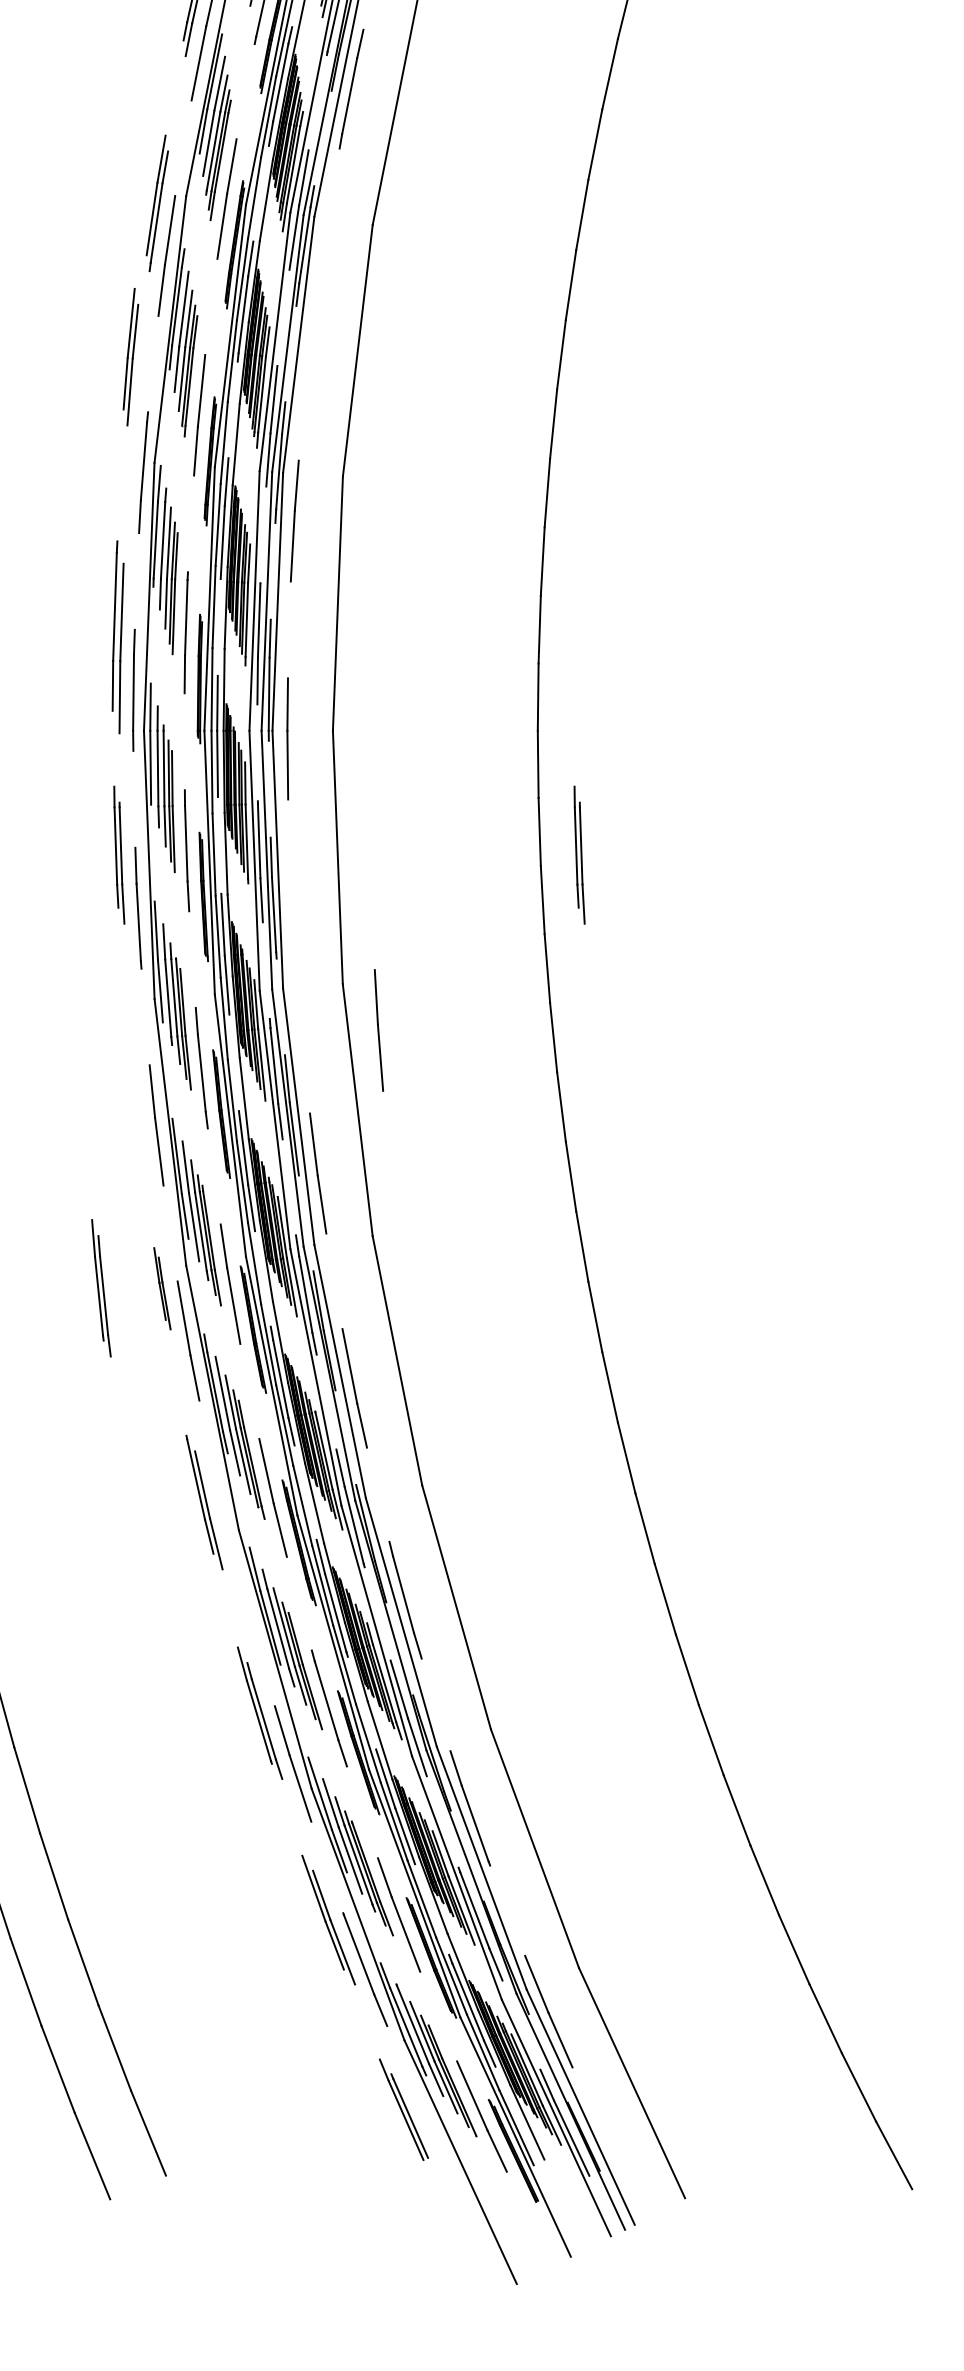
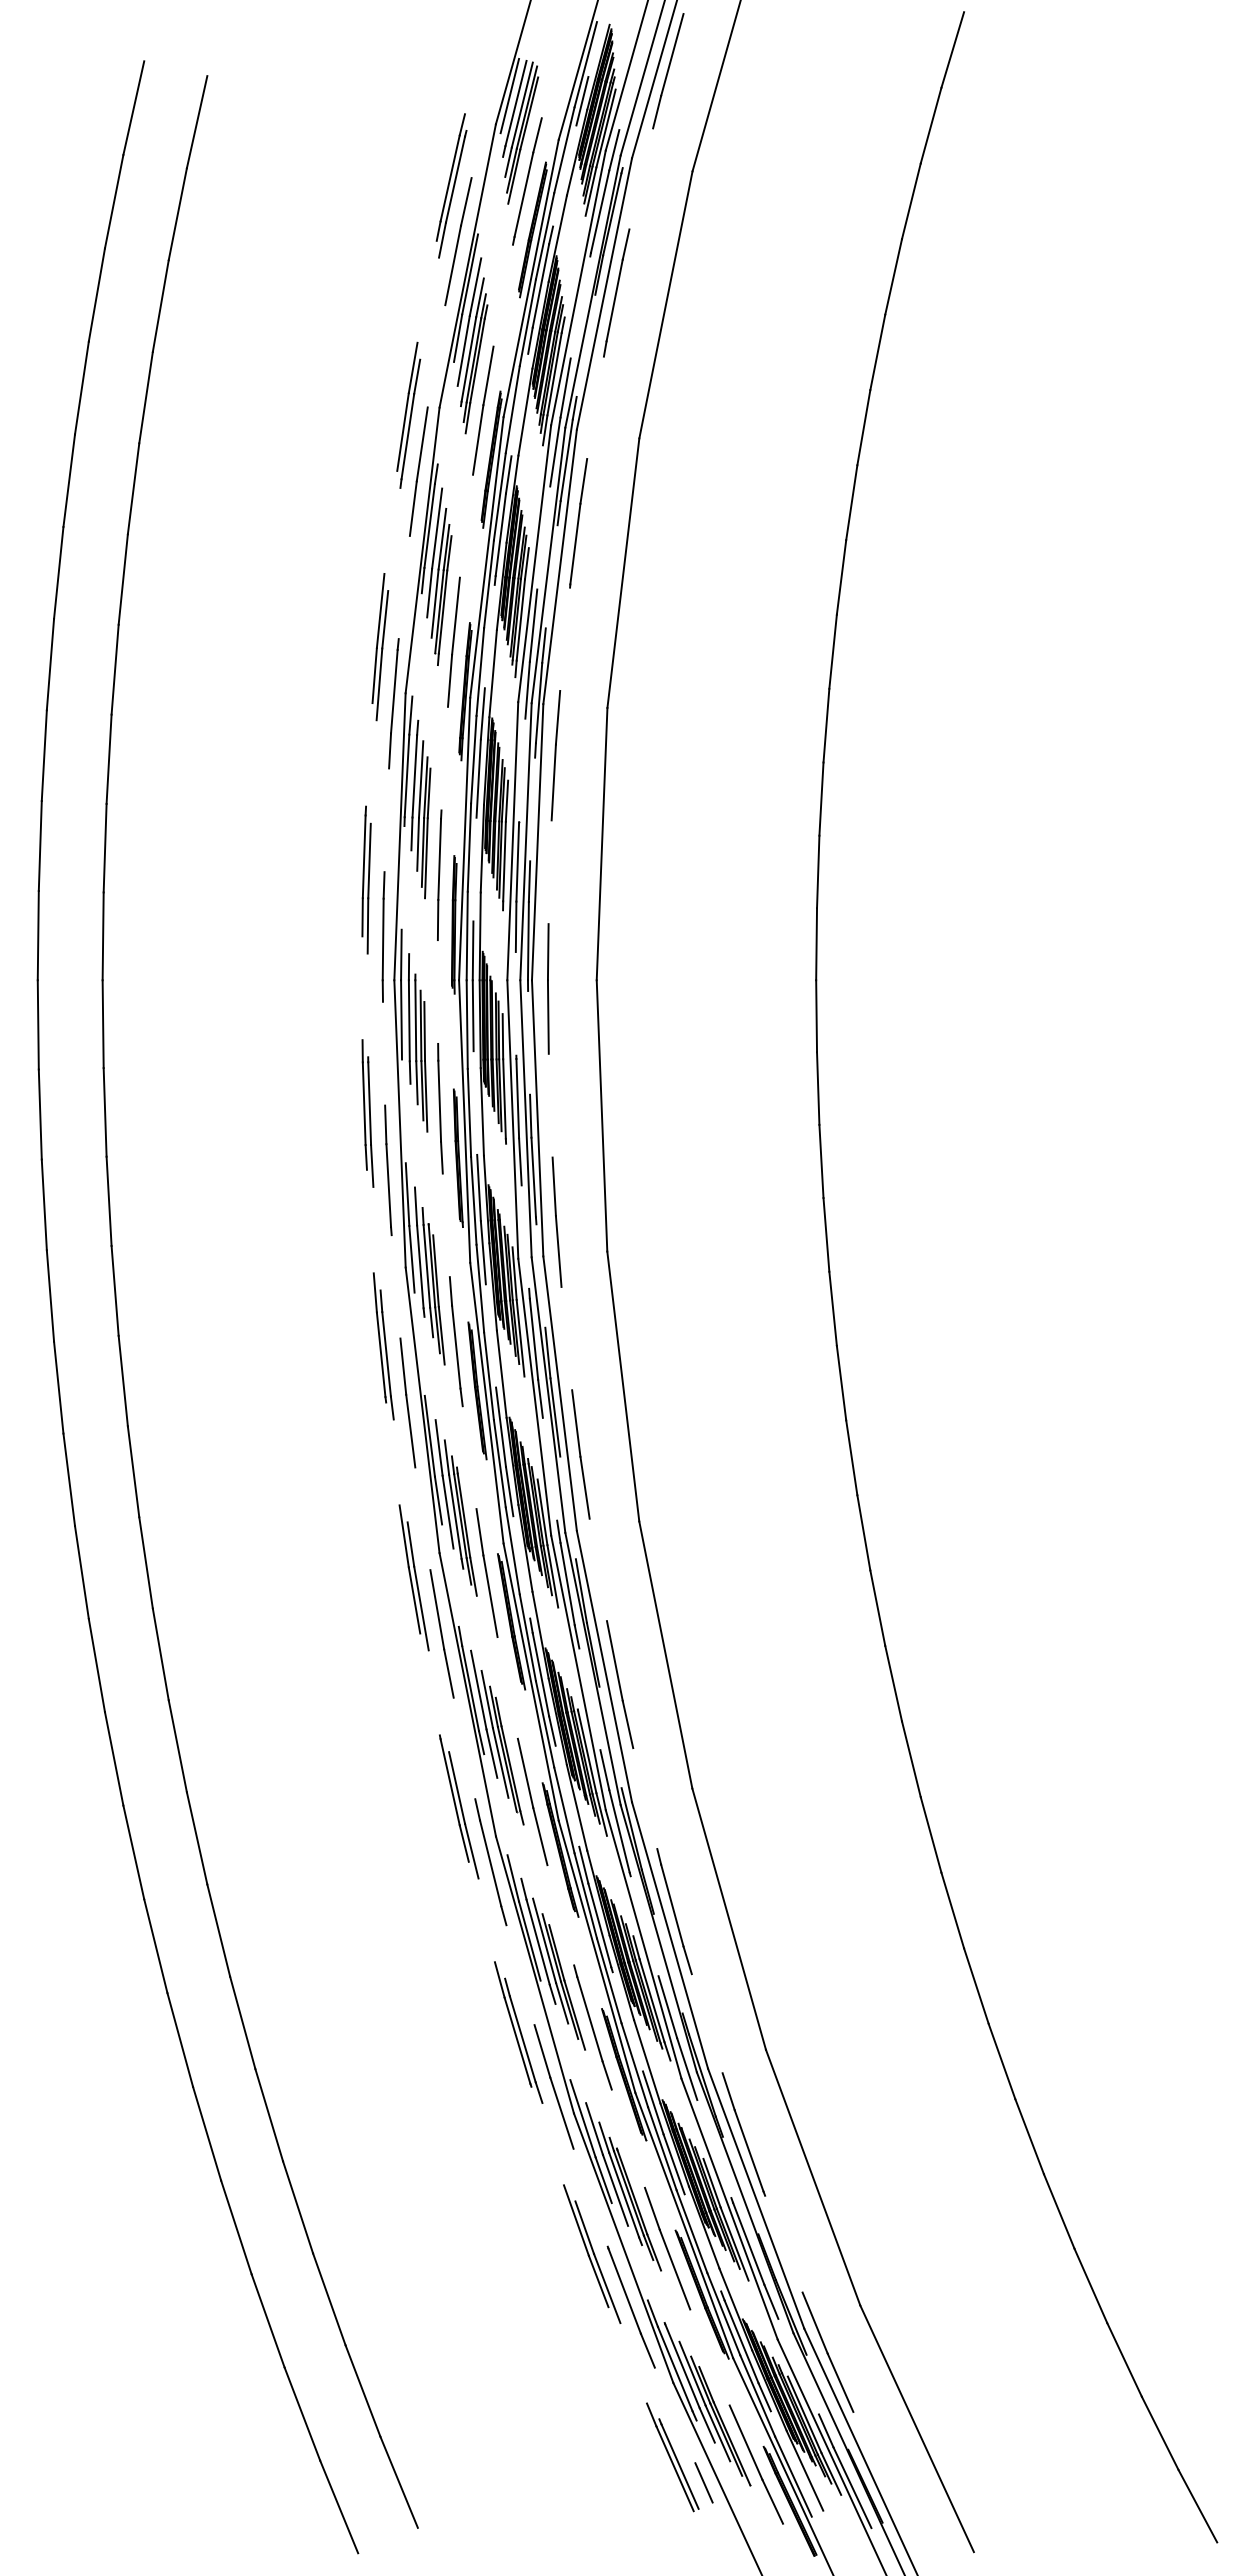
line: (315, 304) -> (578, 523), added
part: (131, 357) -> (380, 647), moved
part: (117, 636) -> (366, 879), size x0.71
part: (579, 855) -> (860, 1113), removed
line: (378, 1029) -> (556, 1221), moved
part: (101, 1288) -> (383, 1346), moved
part: (161, 1288) -> (413, 1577), size x1.67
line: (233, 1554) -> (490, 1862), added
line: (432, 2133) -> (703, 2482), added

